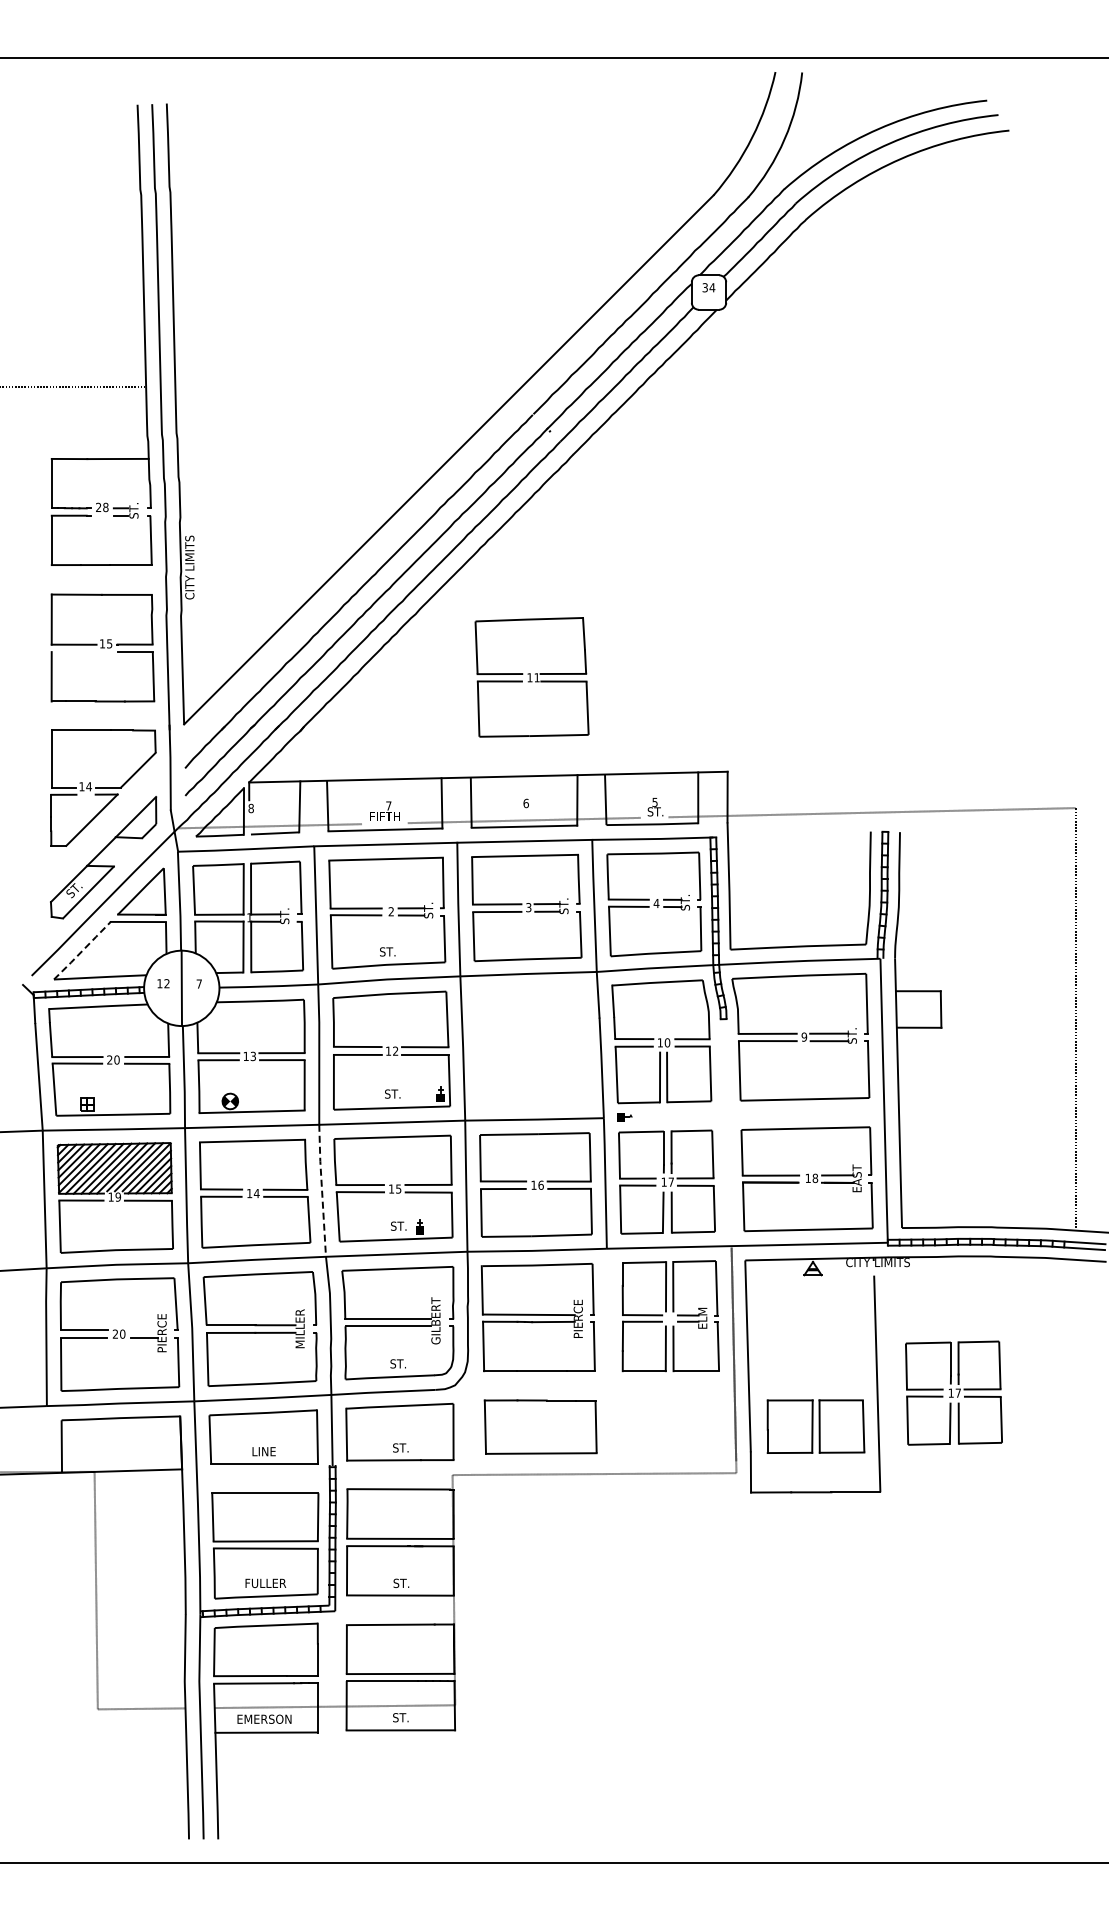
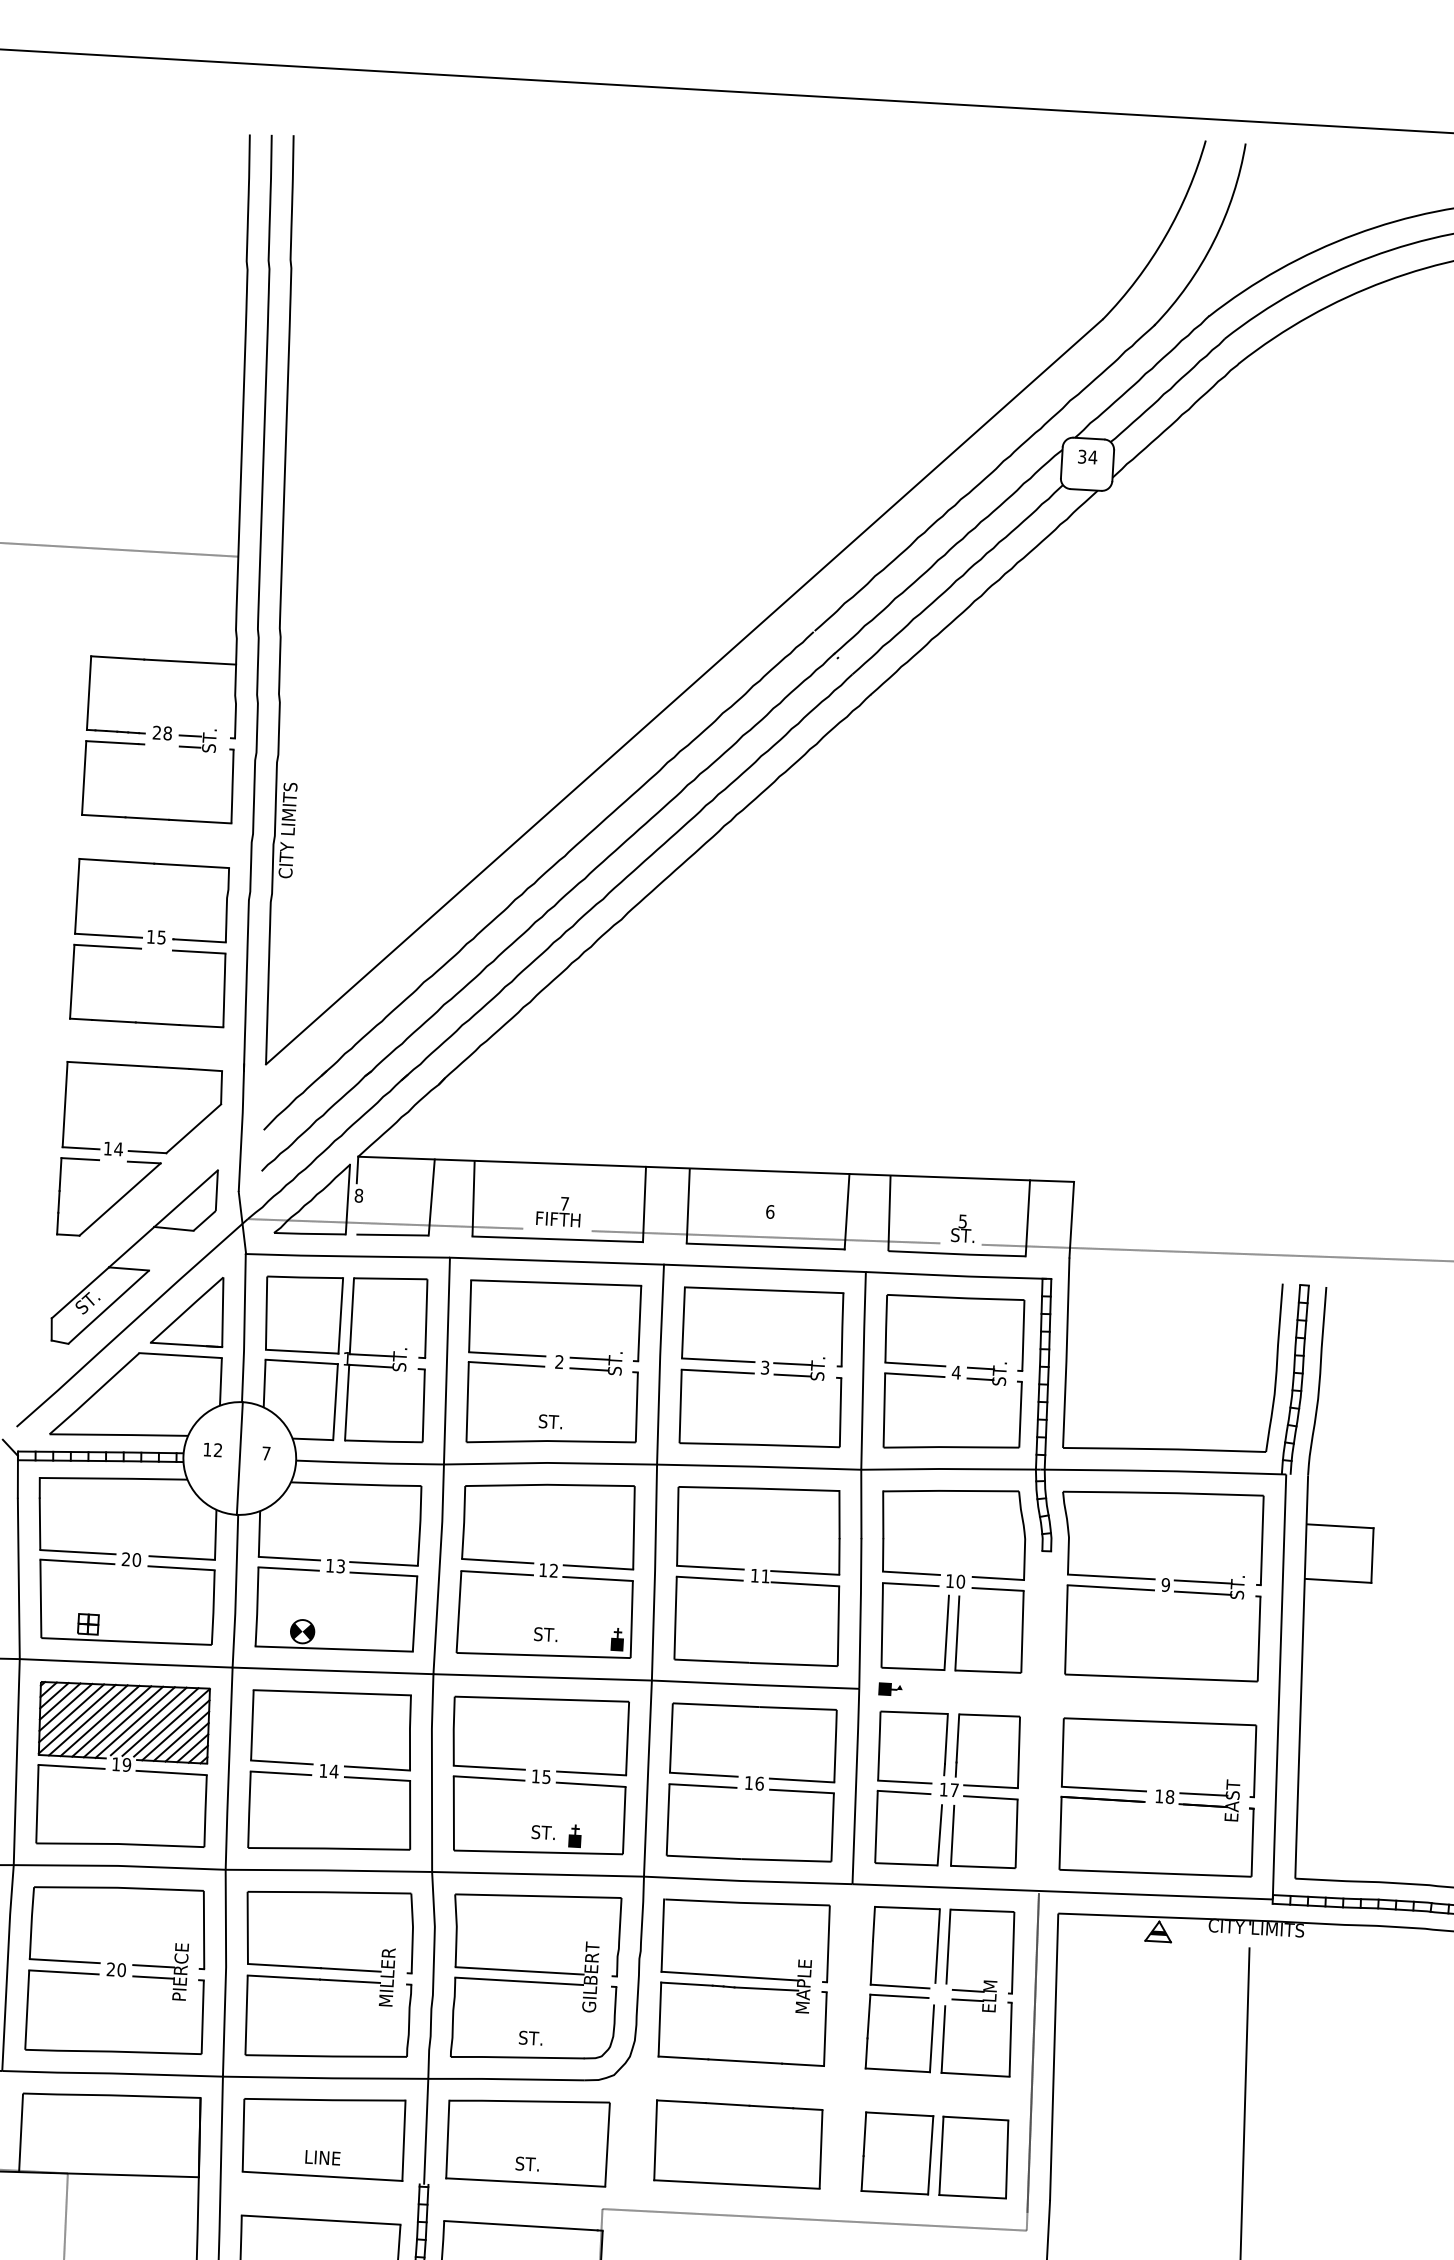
line: (73, 652) -> (106, 947), added
part: (531, 677) -> (757, 1575), moved
line: (82, 951) -> (94, 1394), dashed -> solid
line: (322, 1190) -> (432, 1772), dashed -> solid
text: (577, 1318) -> (802, 1985), PIERCE -> MAPLE
line: (143, 1330) -> (153, 1966), added
part: (953, 1392) -> (1358, 2128), removed
part: (815, 1426) -> (935, 2155), moved

